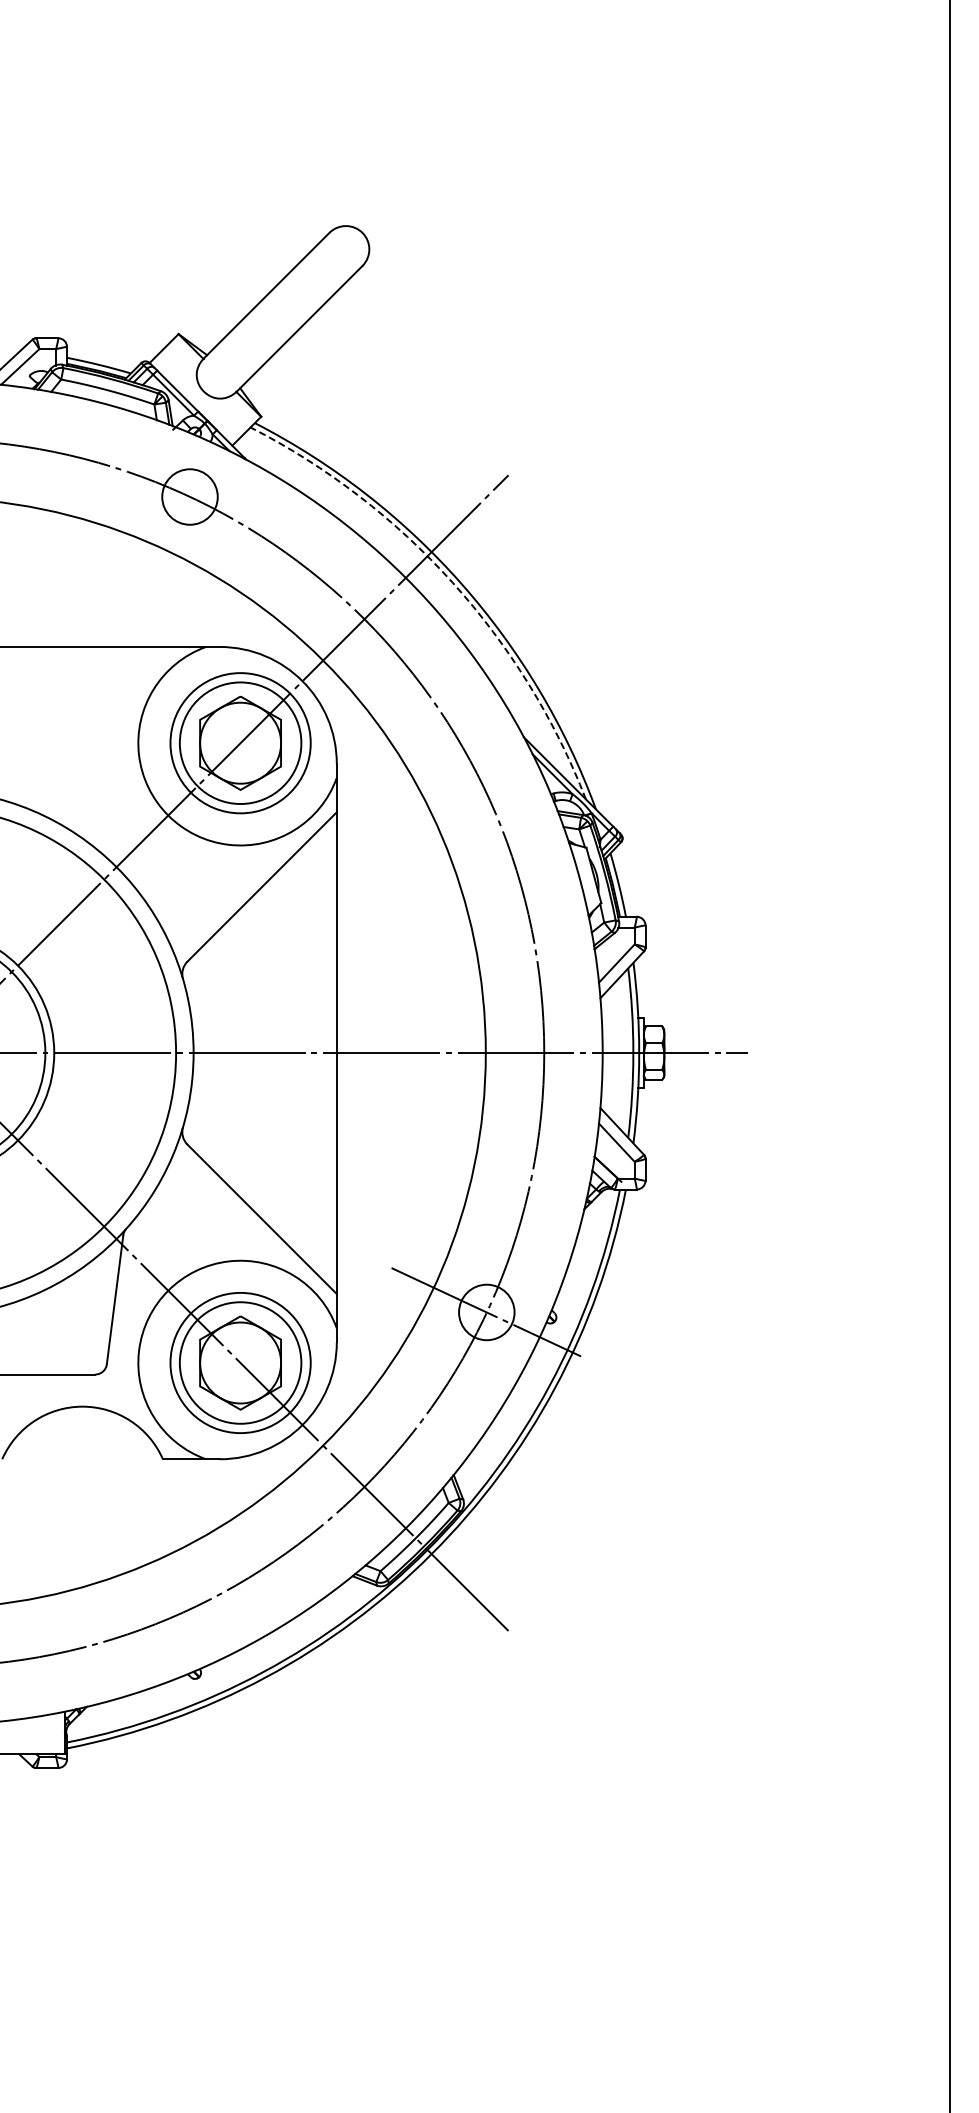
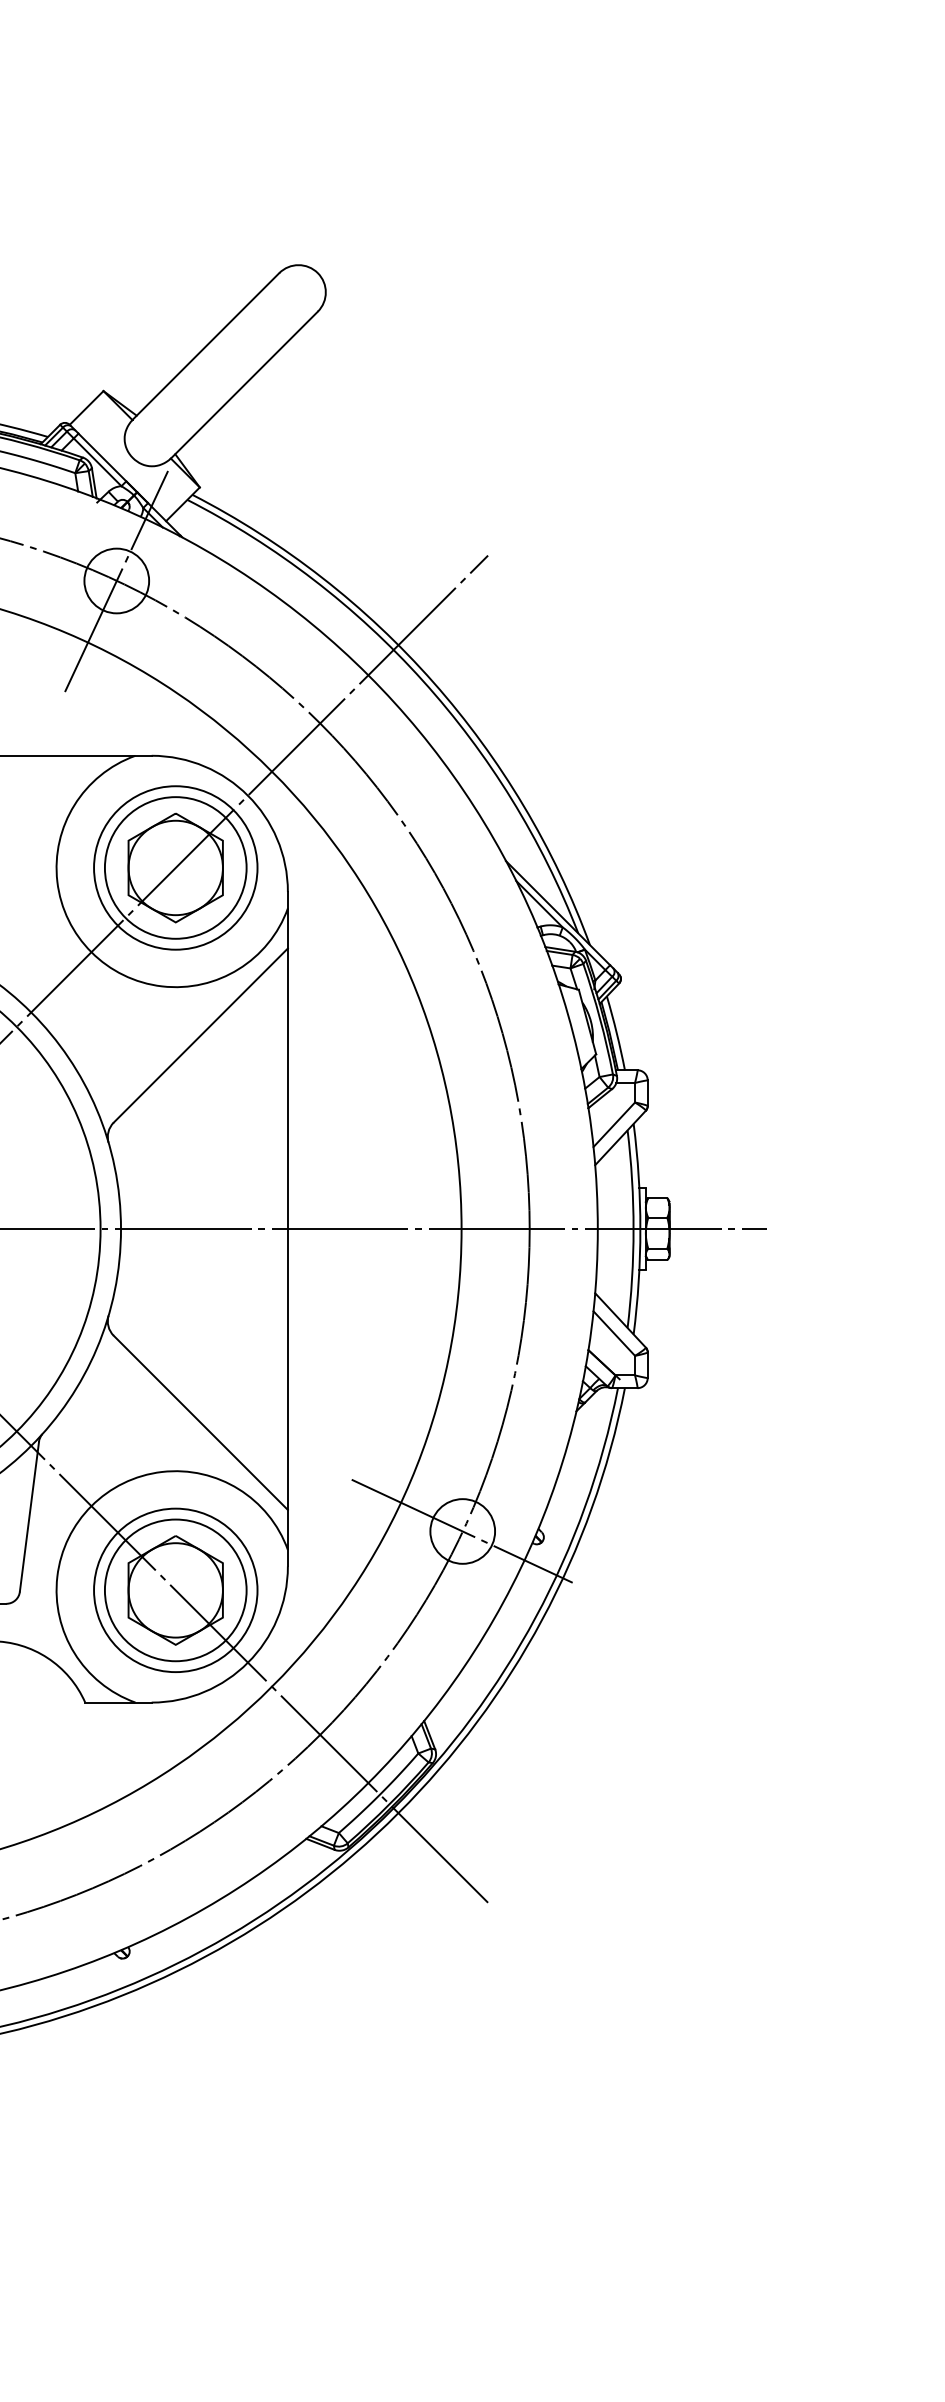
line: (189, 497) -> (116, 581), added
arc: (452, 582) -> (422, 680), dashed -> solid

